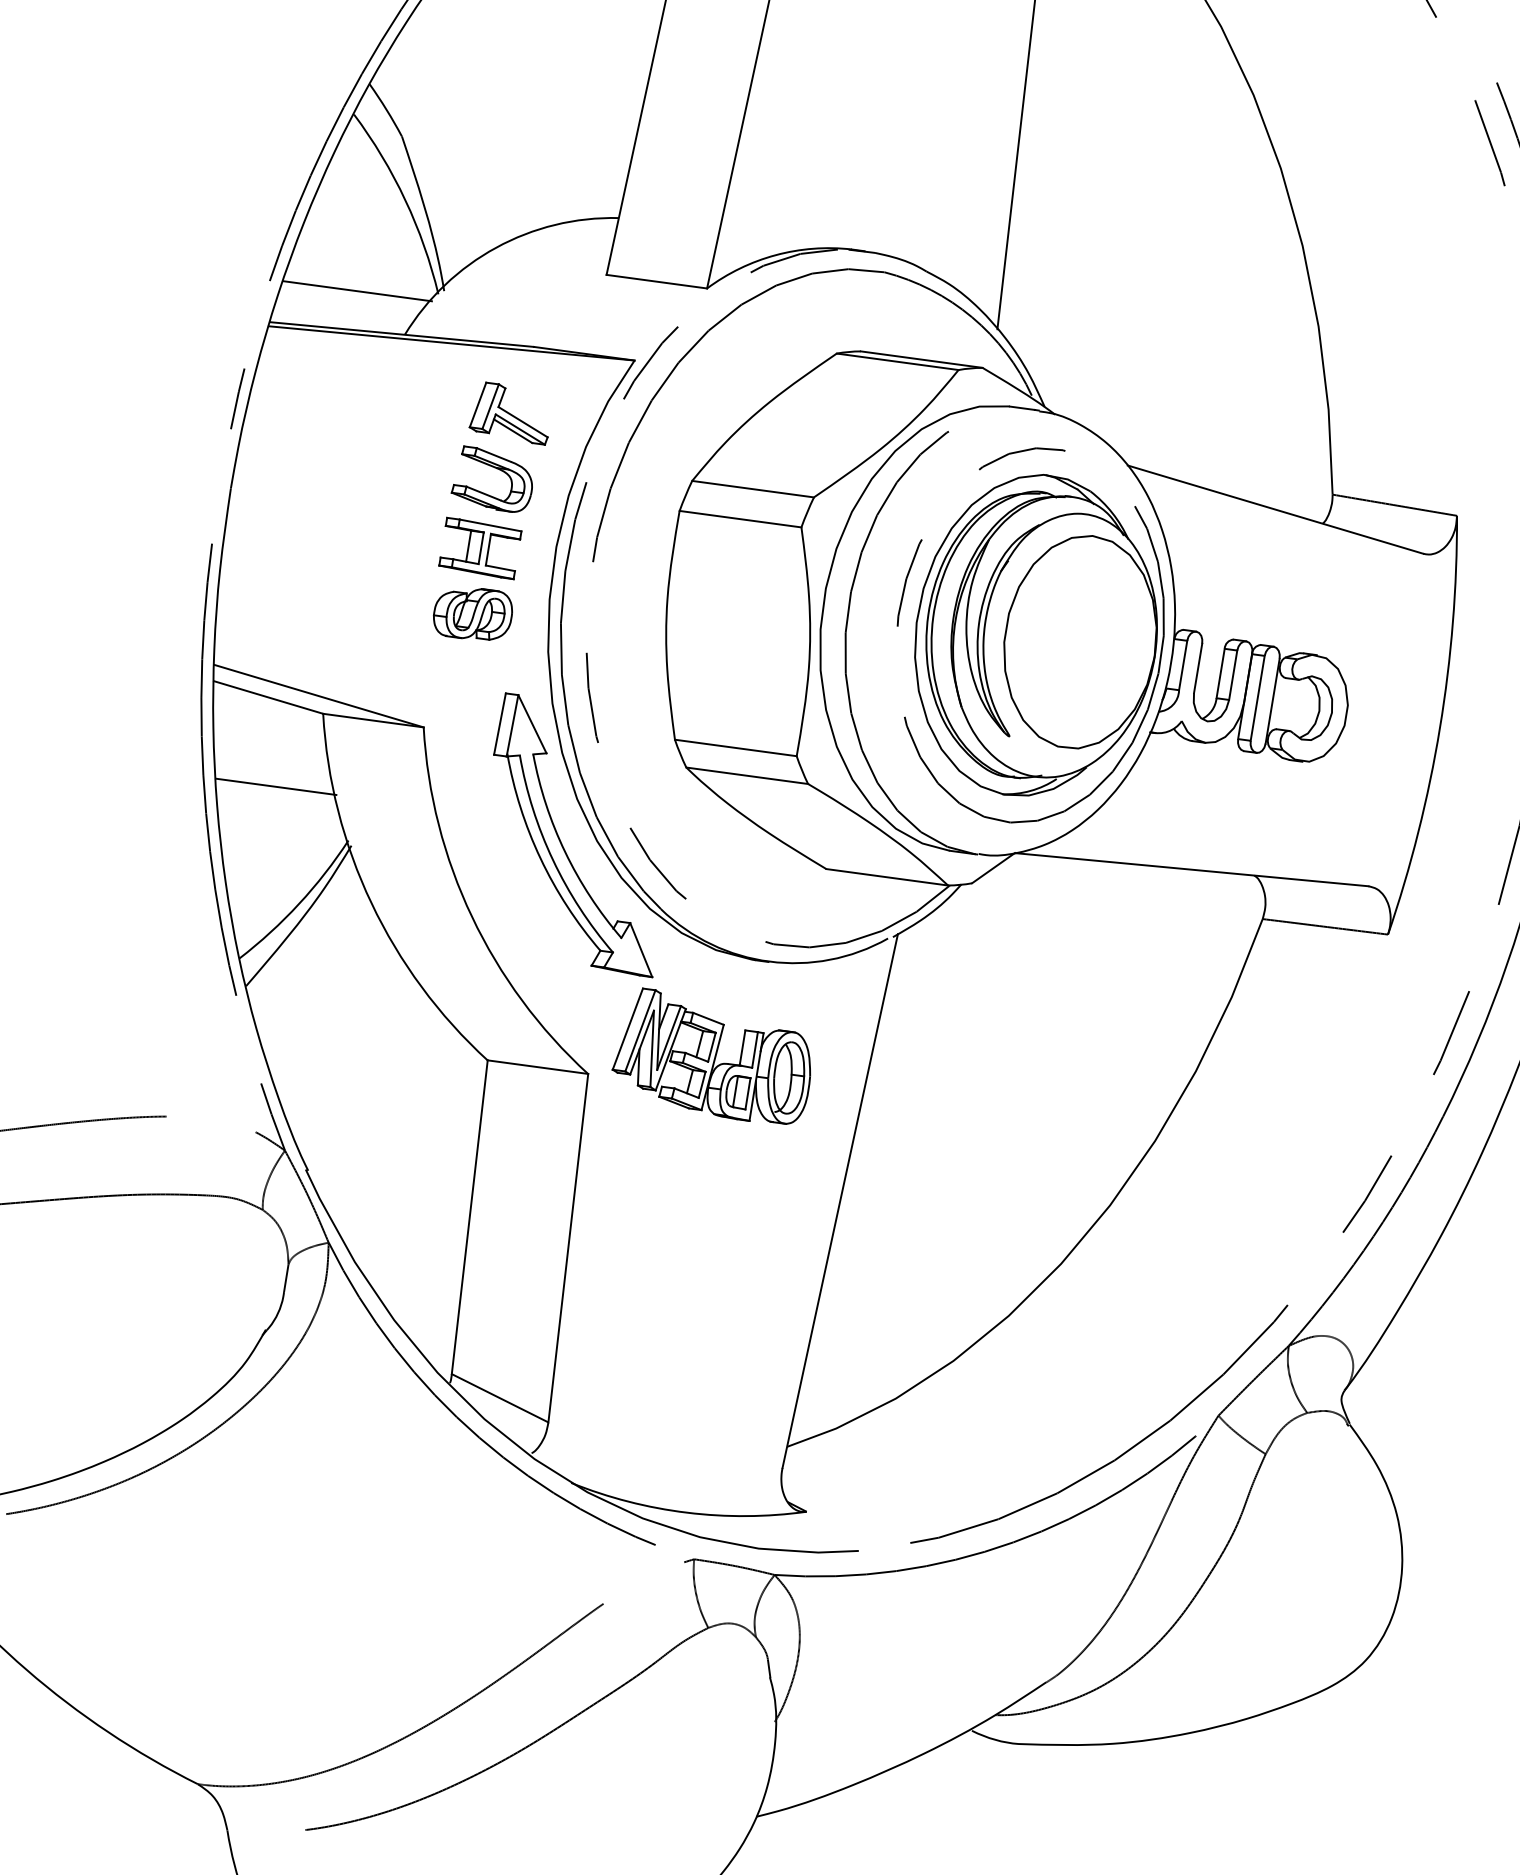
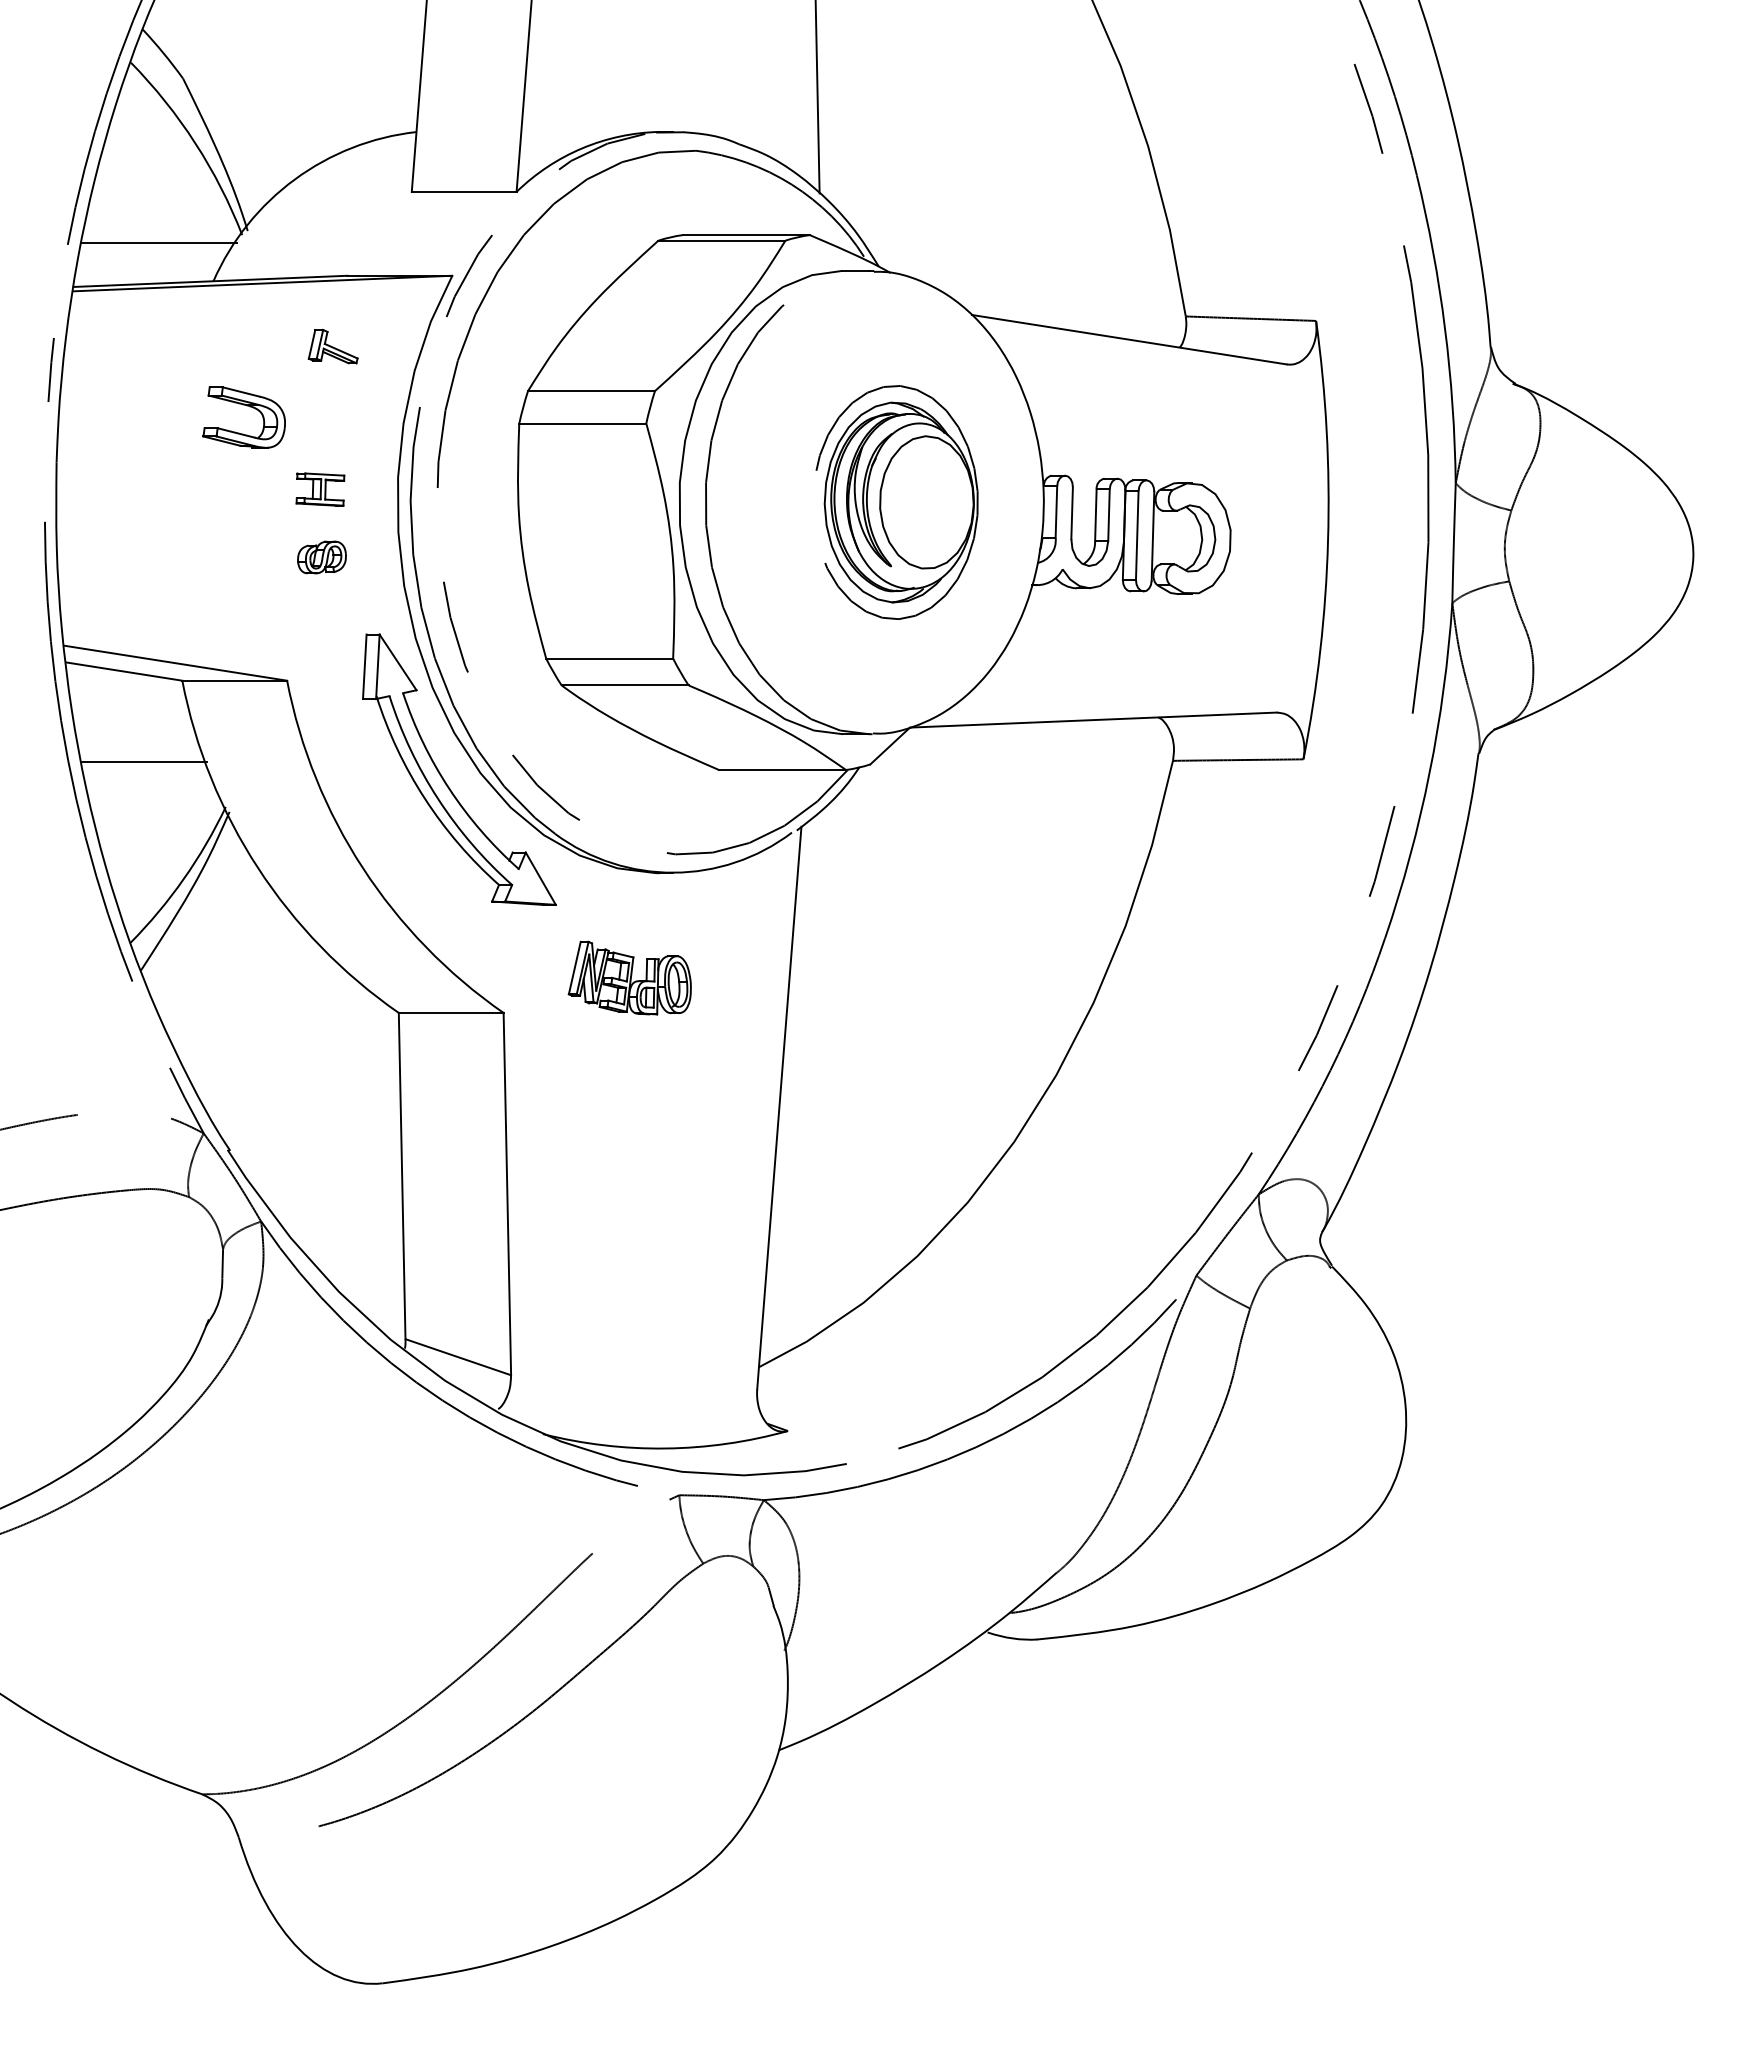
part: (510, 412) -> (332, 346), size x0.6
part: (496, 469) -> (246, 406), moved
part: (480, 548) -> (320, 489), size x0.6
part: (472, 613) -> (321, 557), size x0.6
part: (1030, 635) -> (895, 502), size x0.6
part: (713, 1056) -> (629, 977), size x0.6

